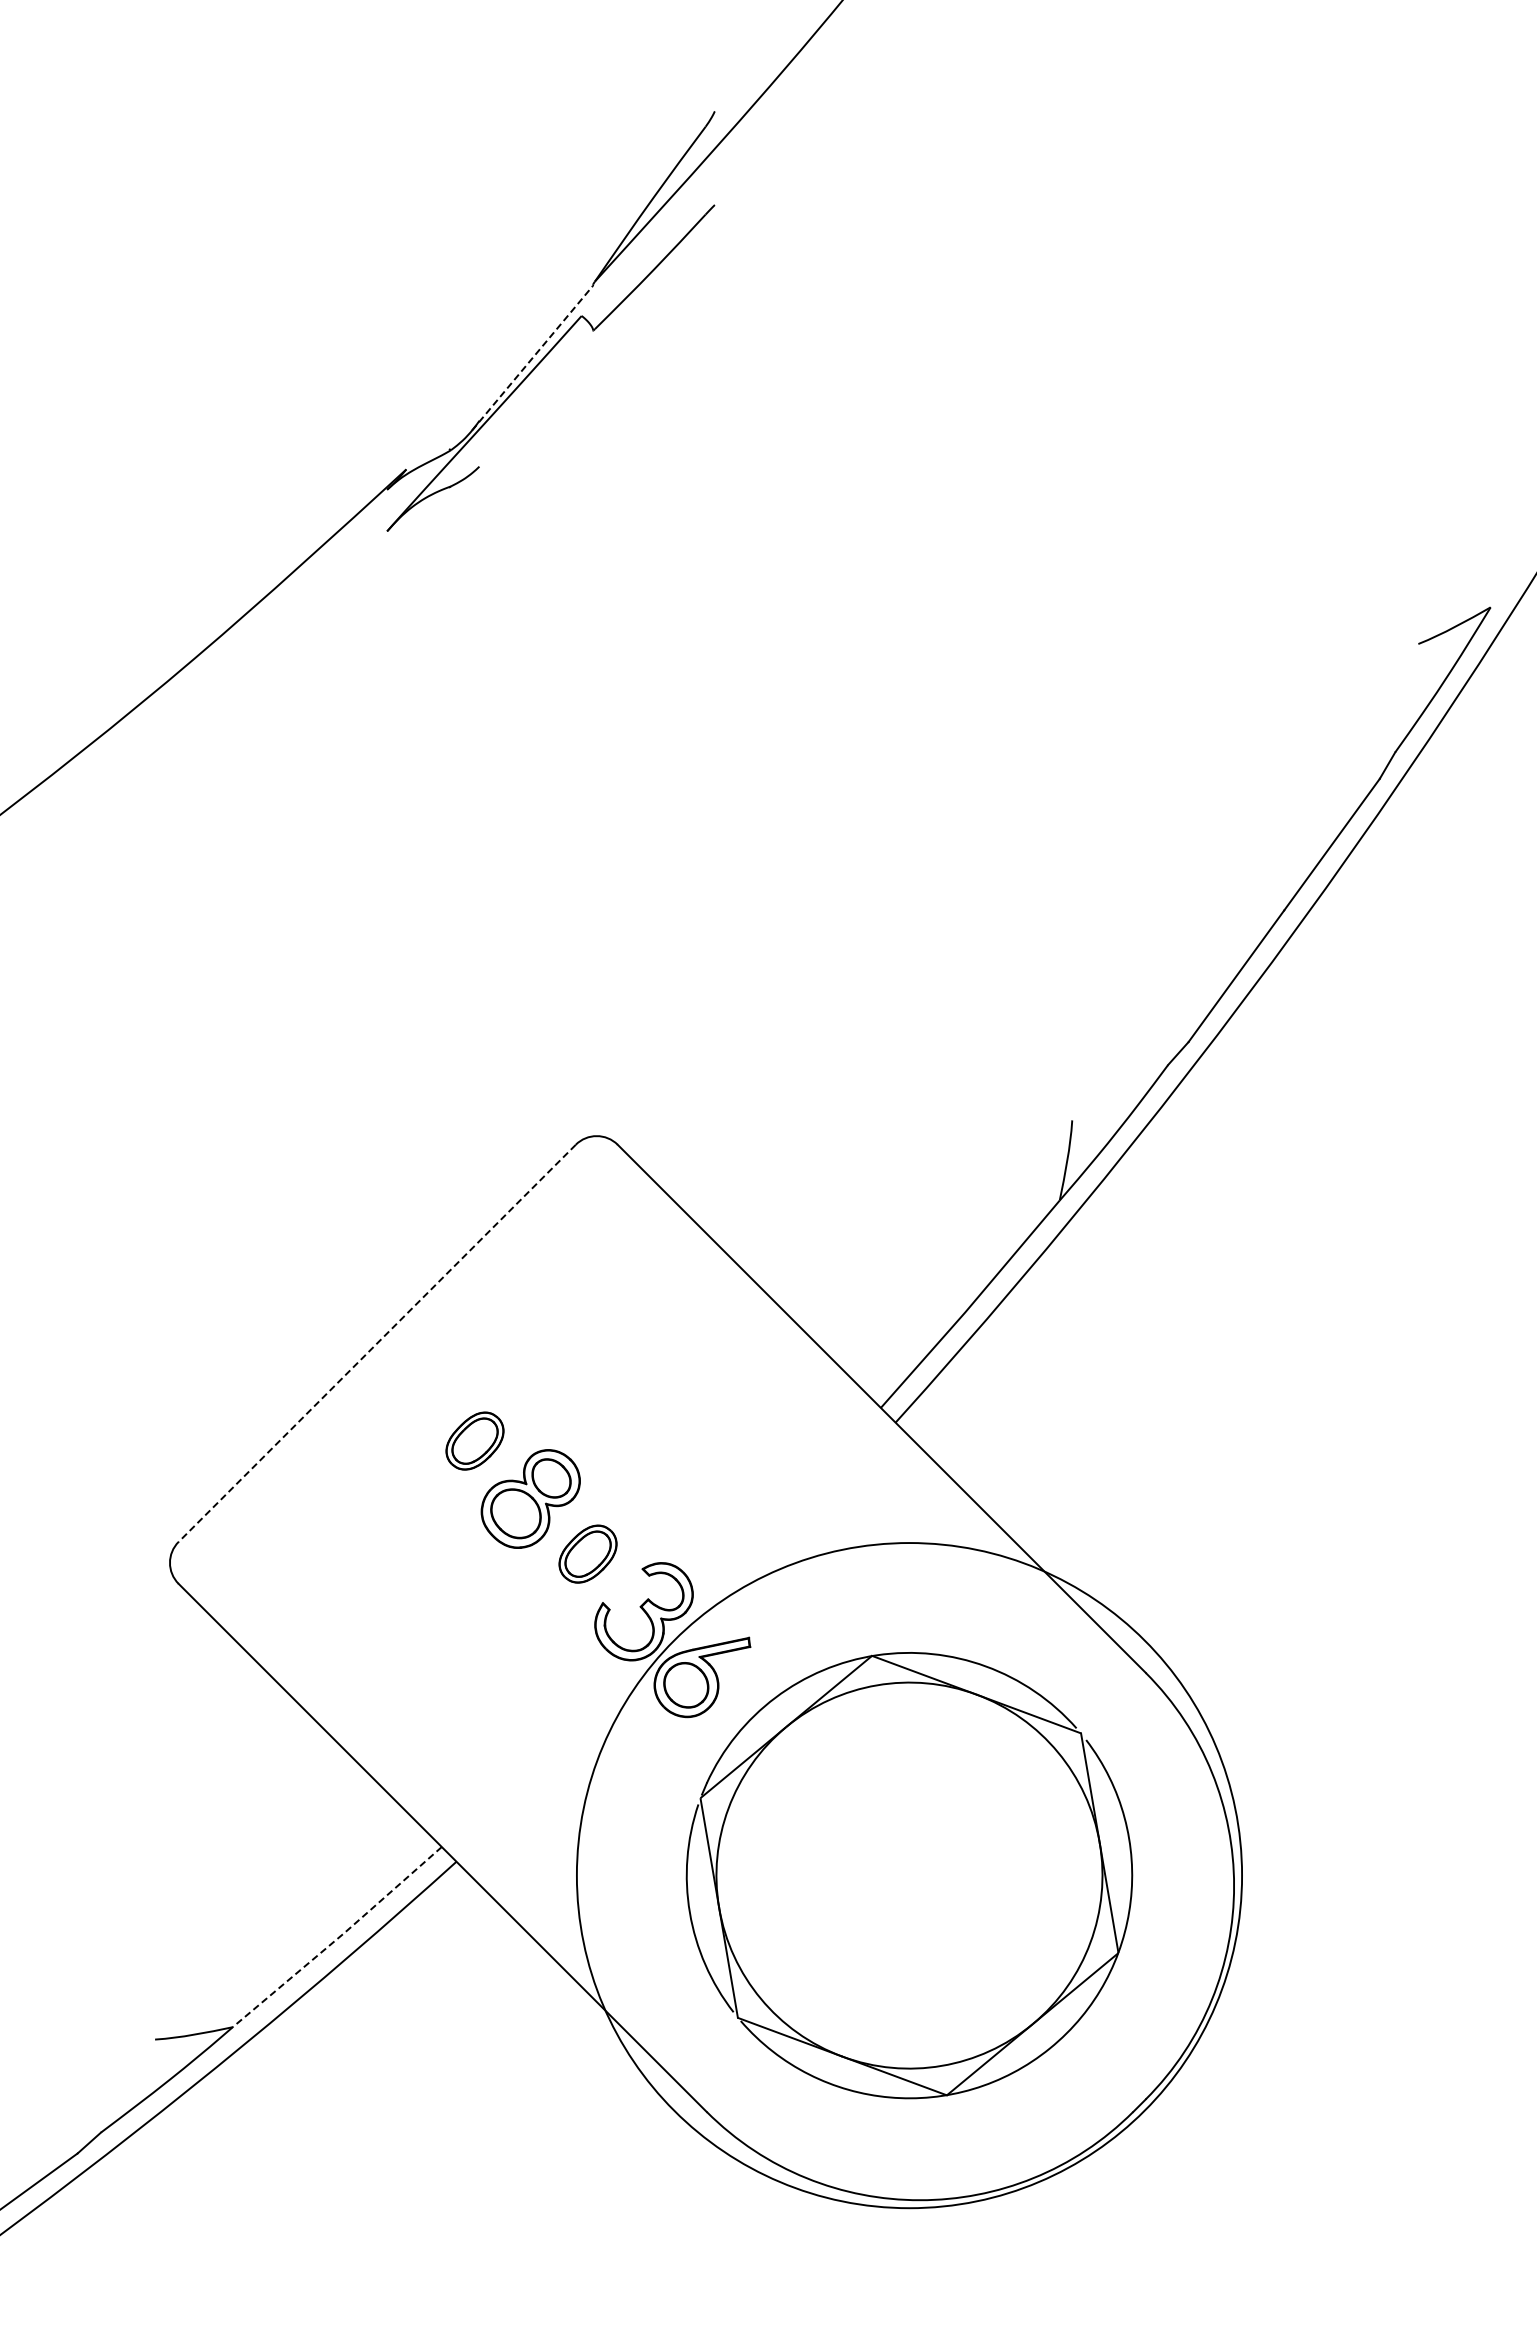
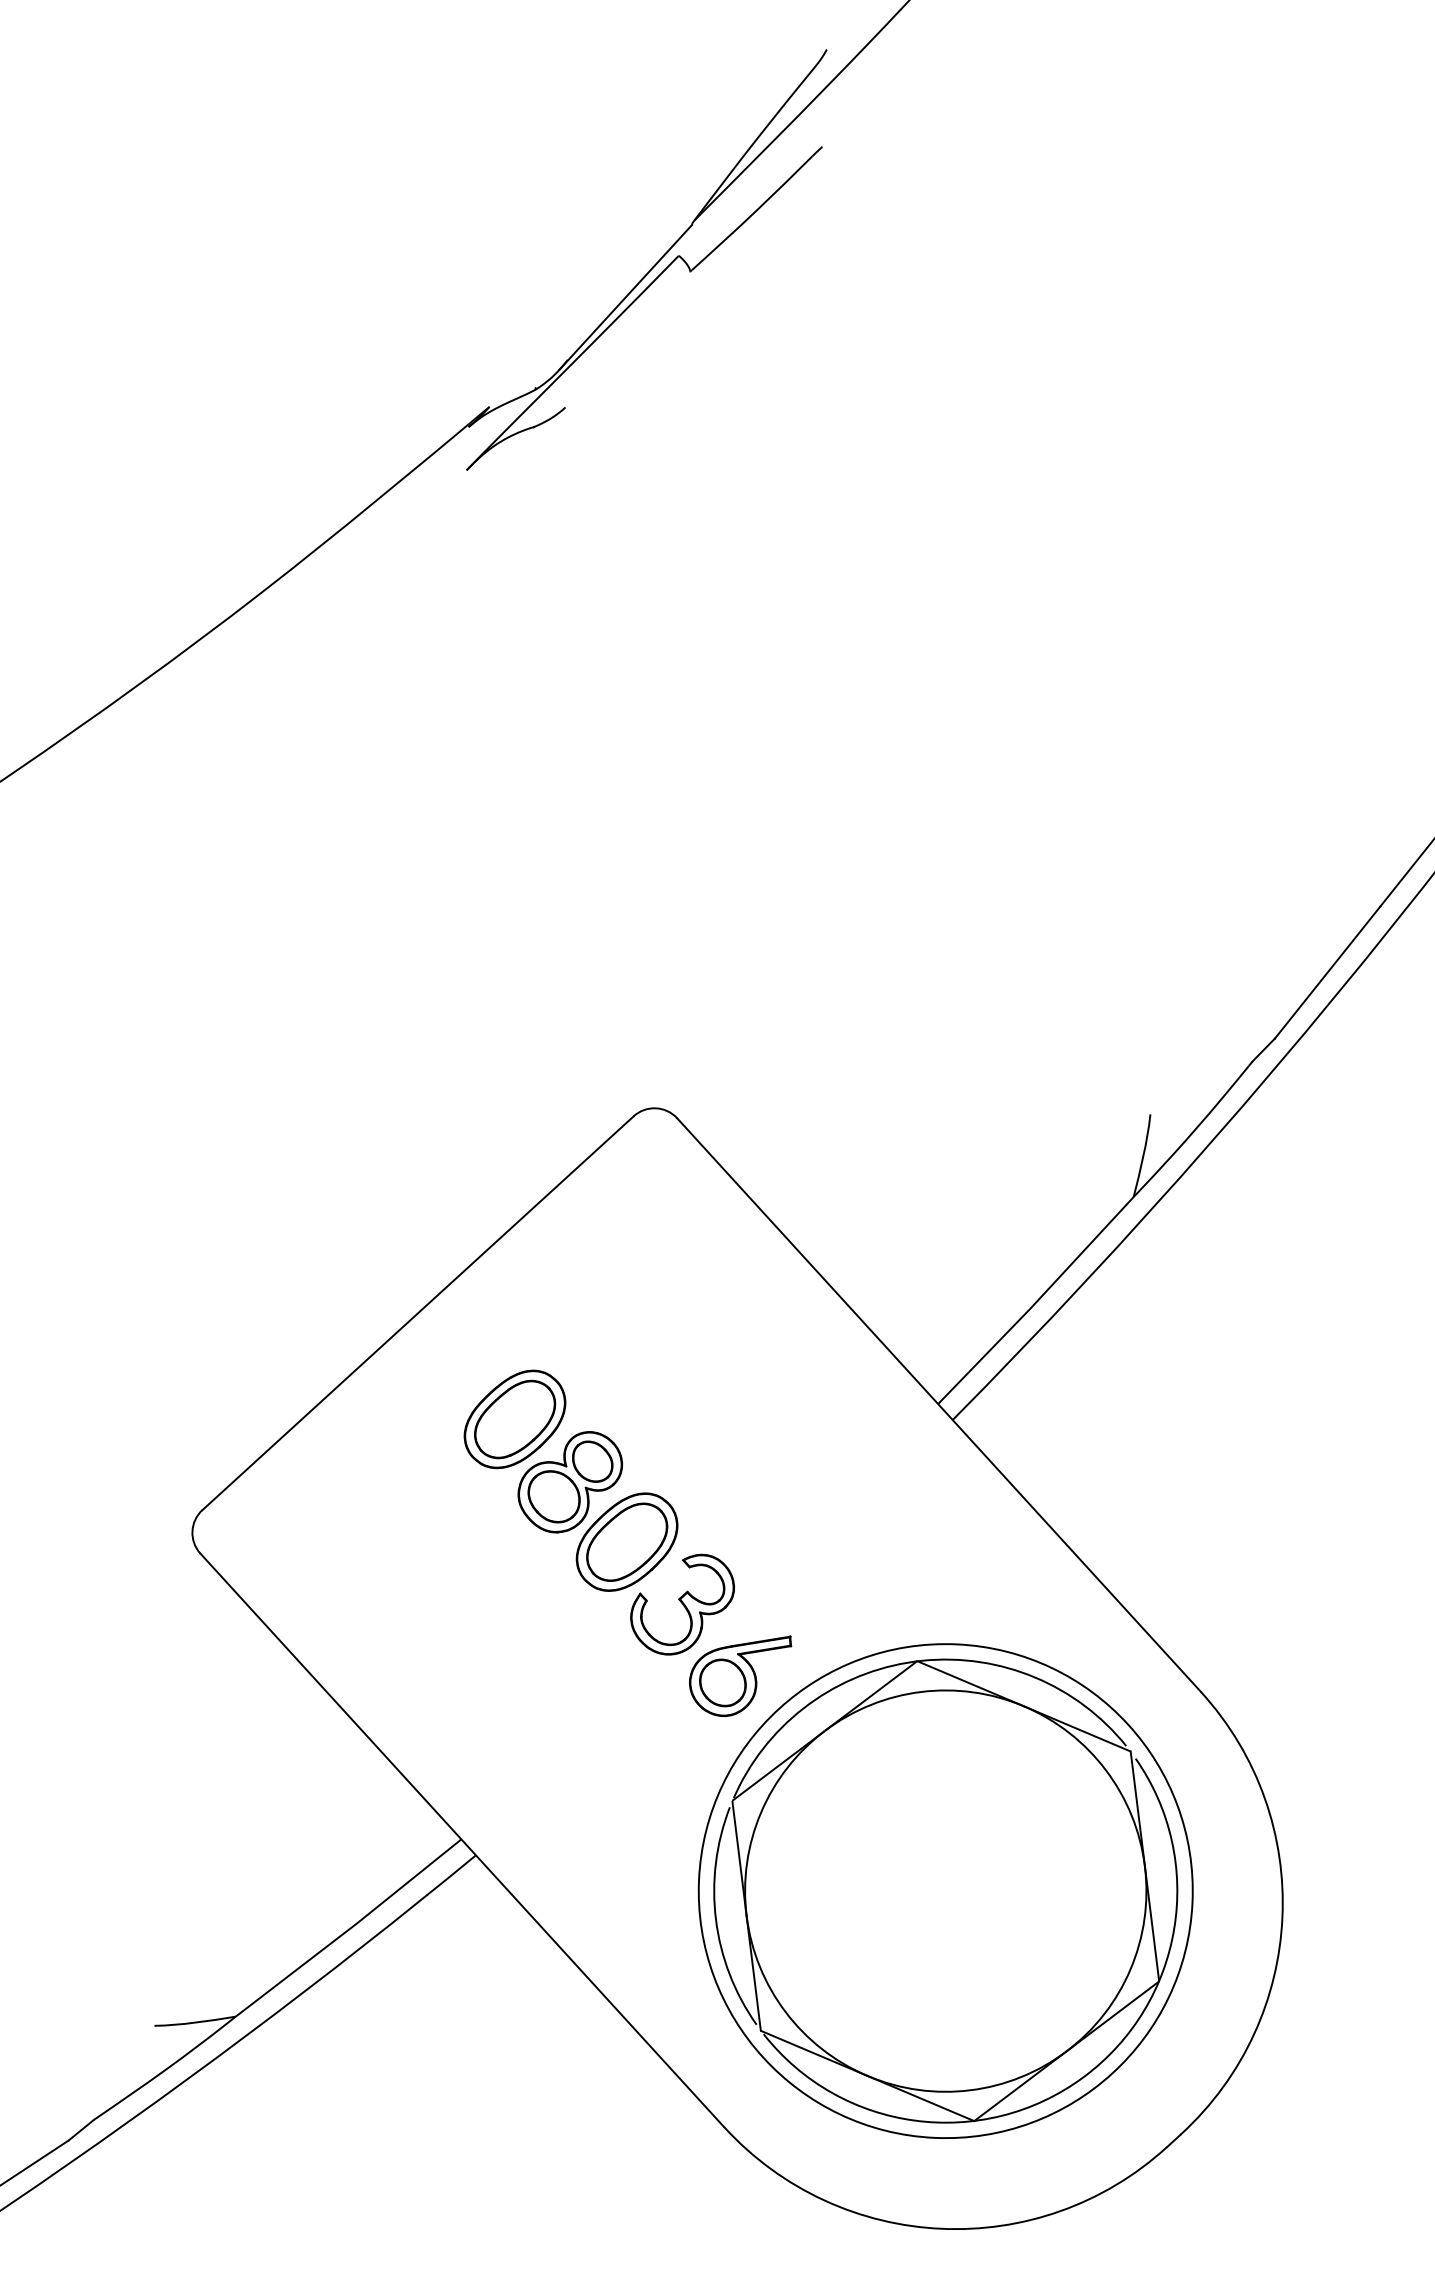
line: (532, 357) -> (625, 296), dashed -> solid
line: (377, 1343) -> (418, 1313), dashed -> solid
part: (474, 1440) -> (514, 1418), size x1.67
part: (587, 1553) -> (626, 1541), size x1.67
circle: (909, 1875) -> (945, 1891), size x0.71
line: (338, 1937) -> (349, 1928), dashed -> solid

